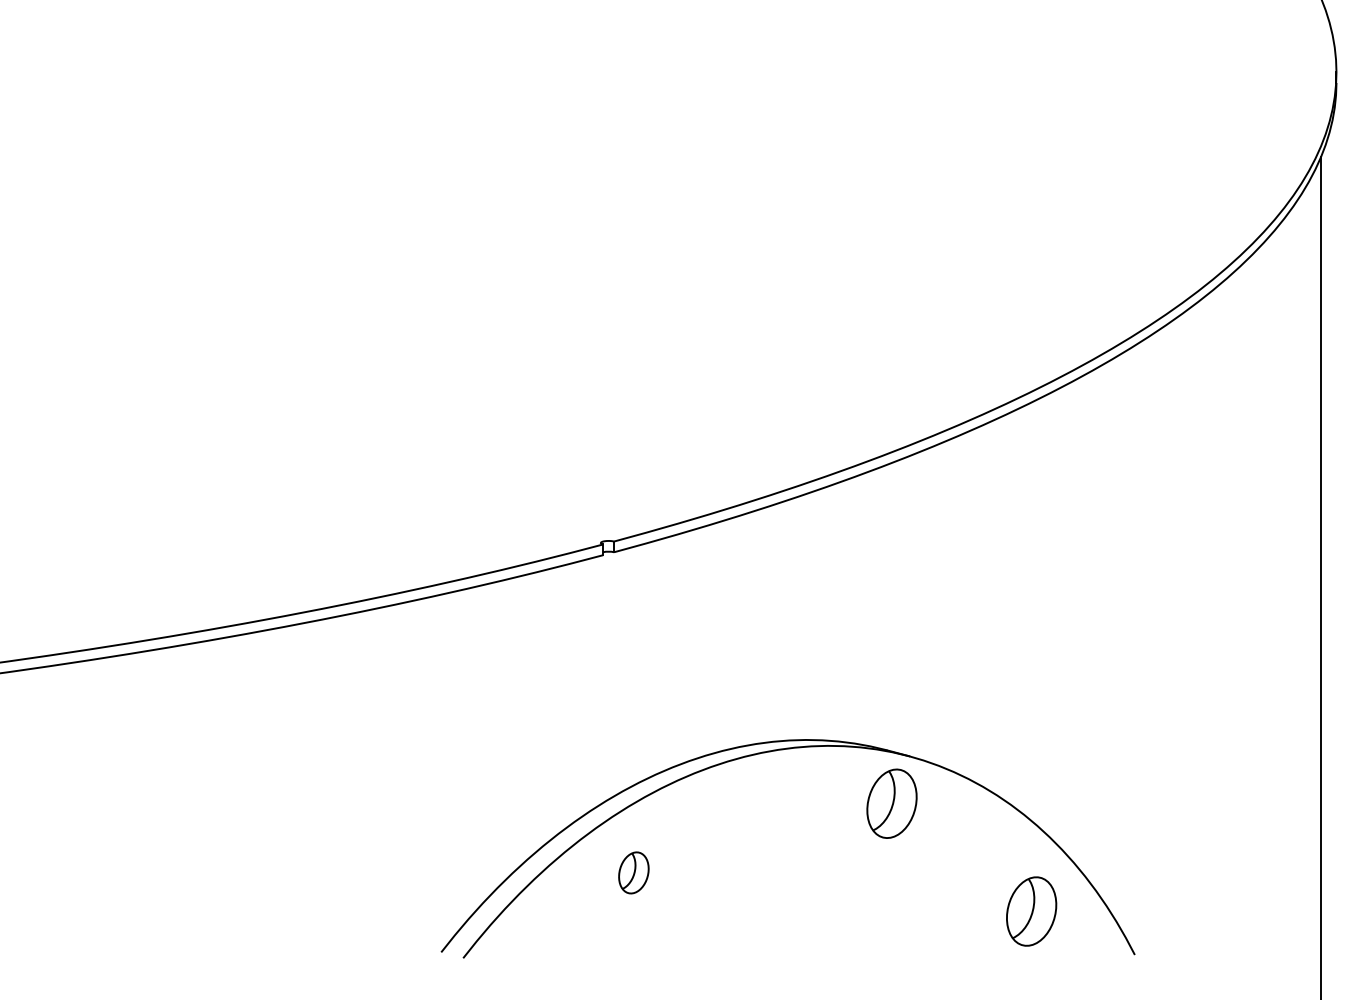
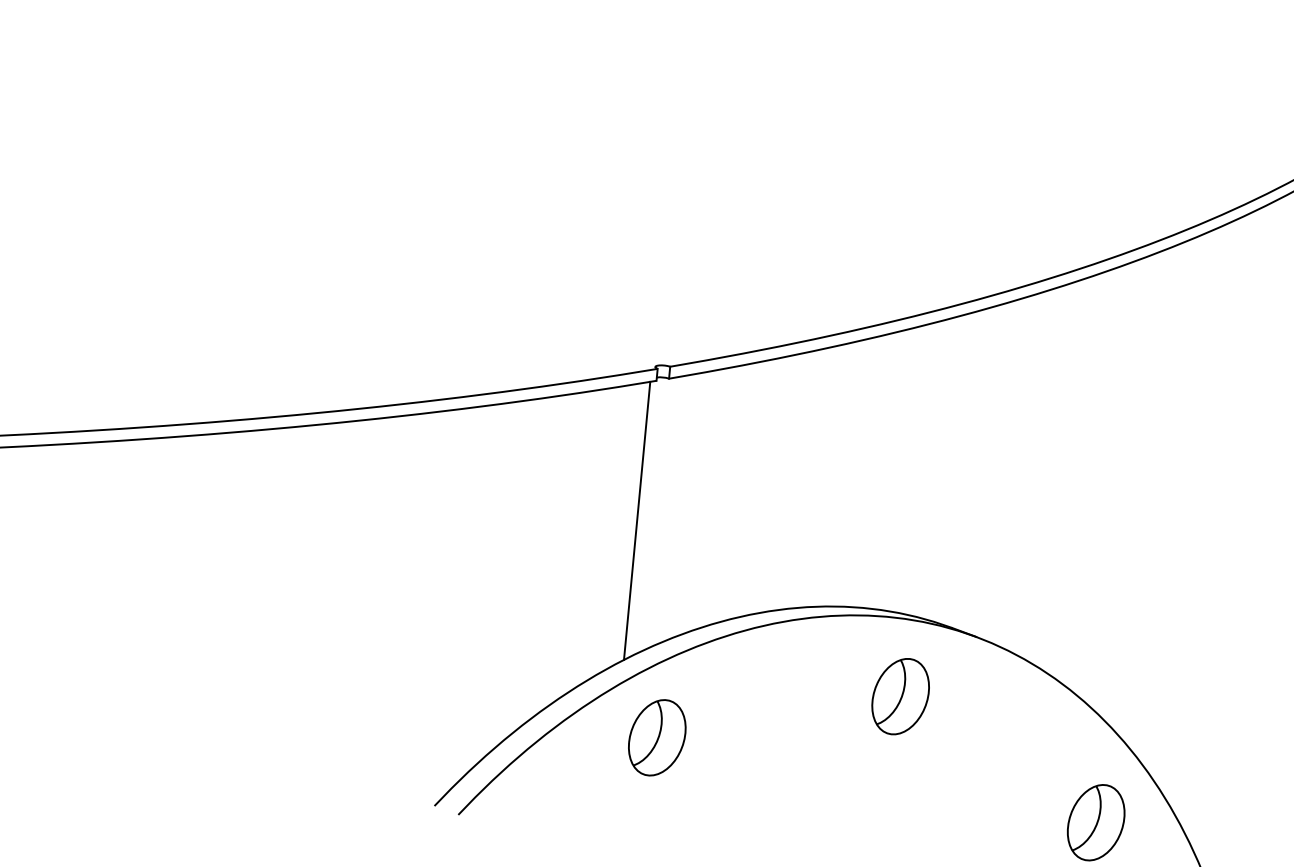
line: (597, 681) -> (636, 520), added
part: (891, 803) -> (900, 696), moved
part: (633, 872) -> (656, 737), size x1.67

